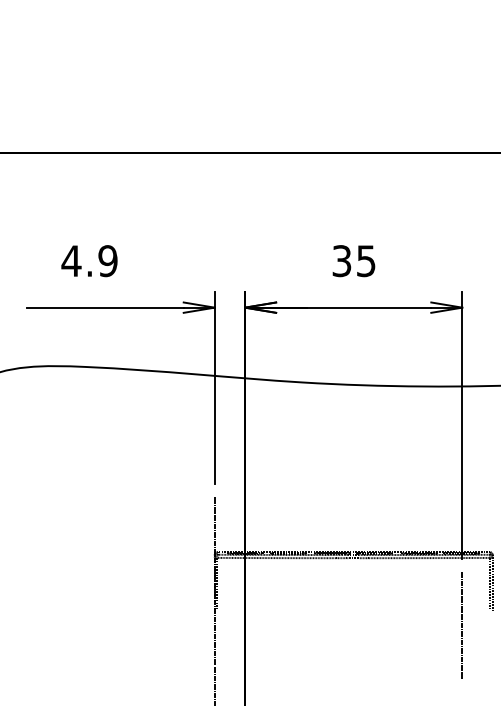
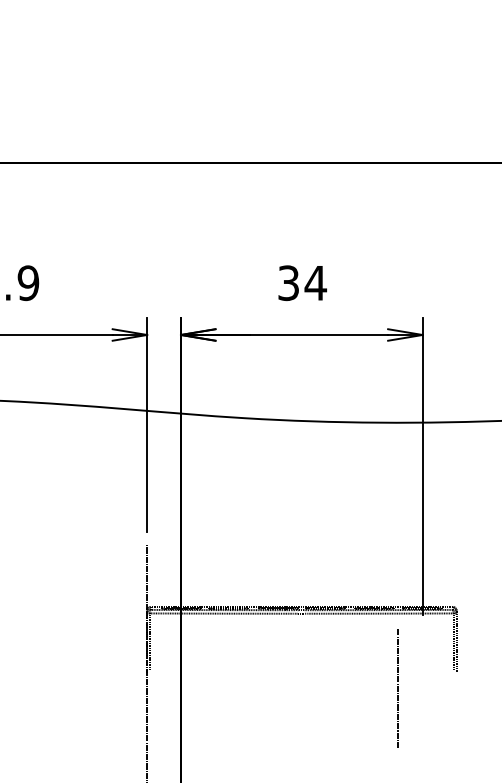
text: (366, 261) -> (316, 283), 35 -> 34
line: (461, 625) -> (397, 688), moved

